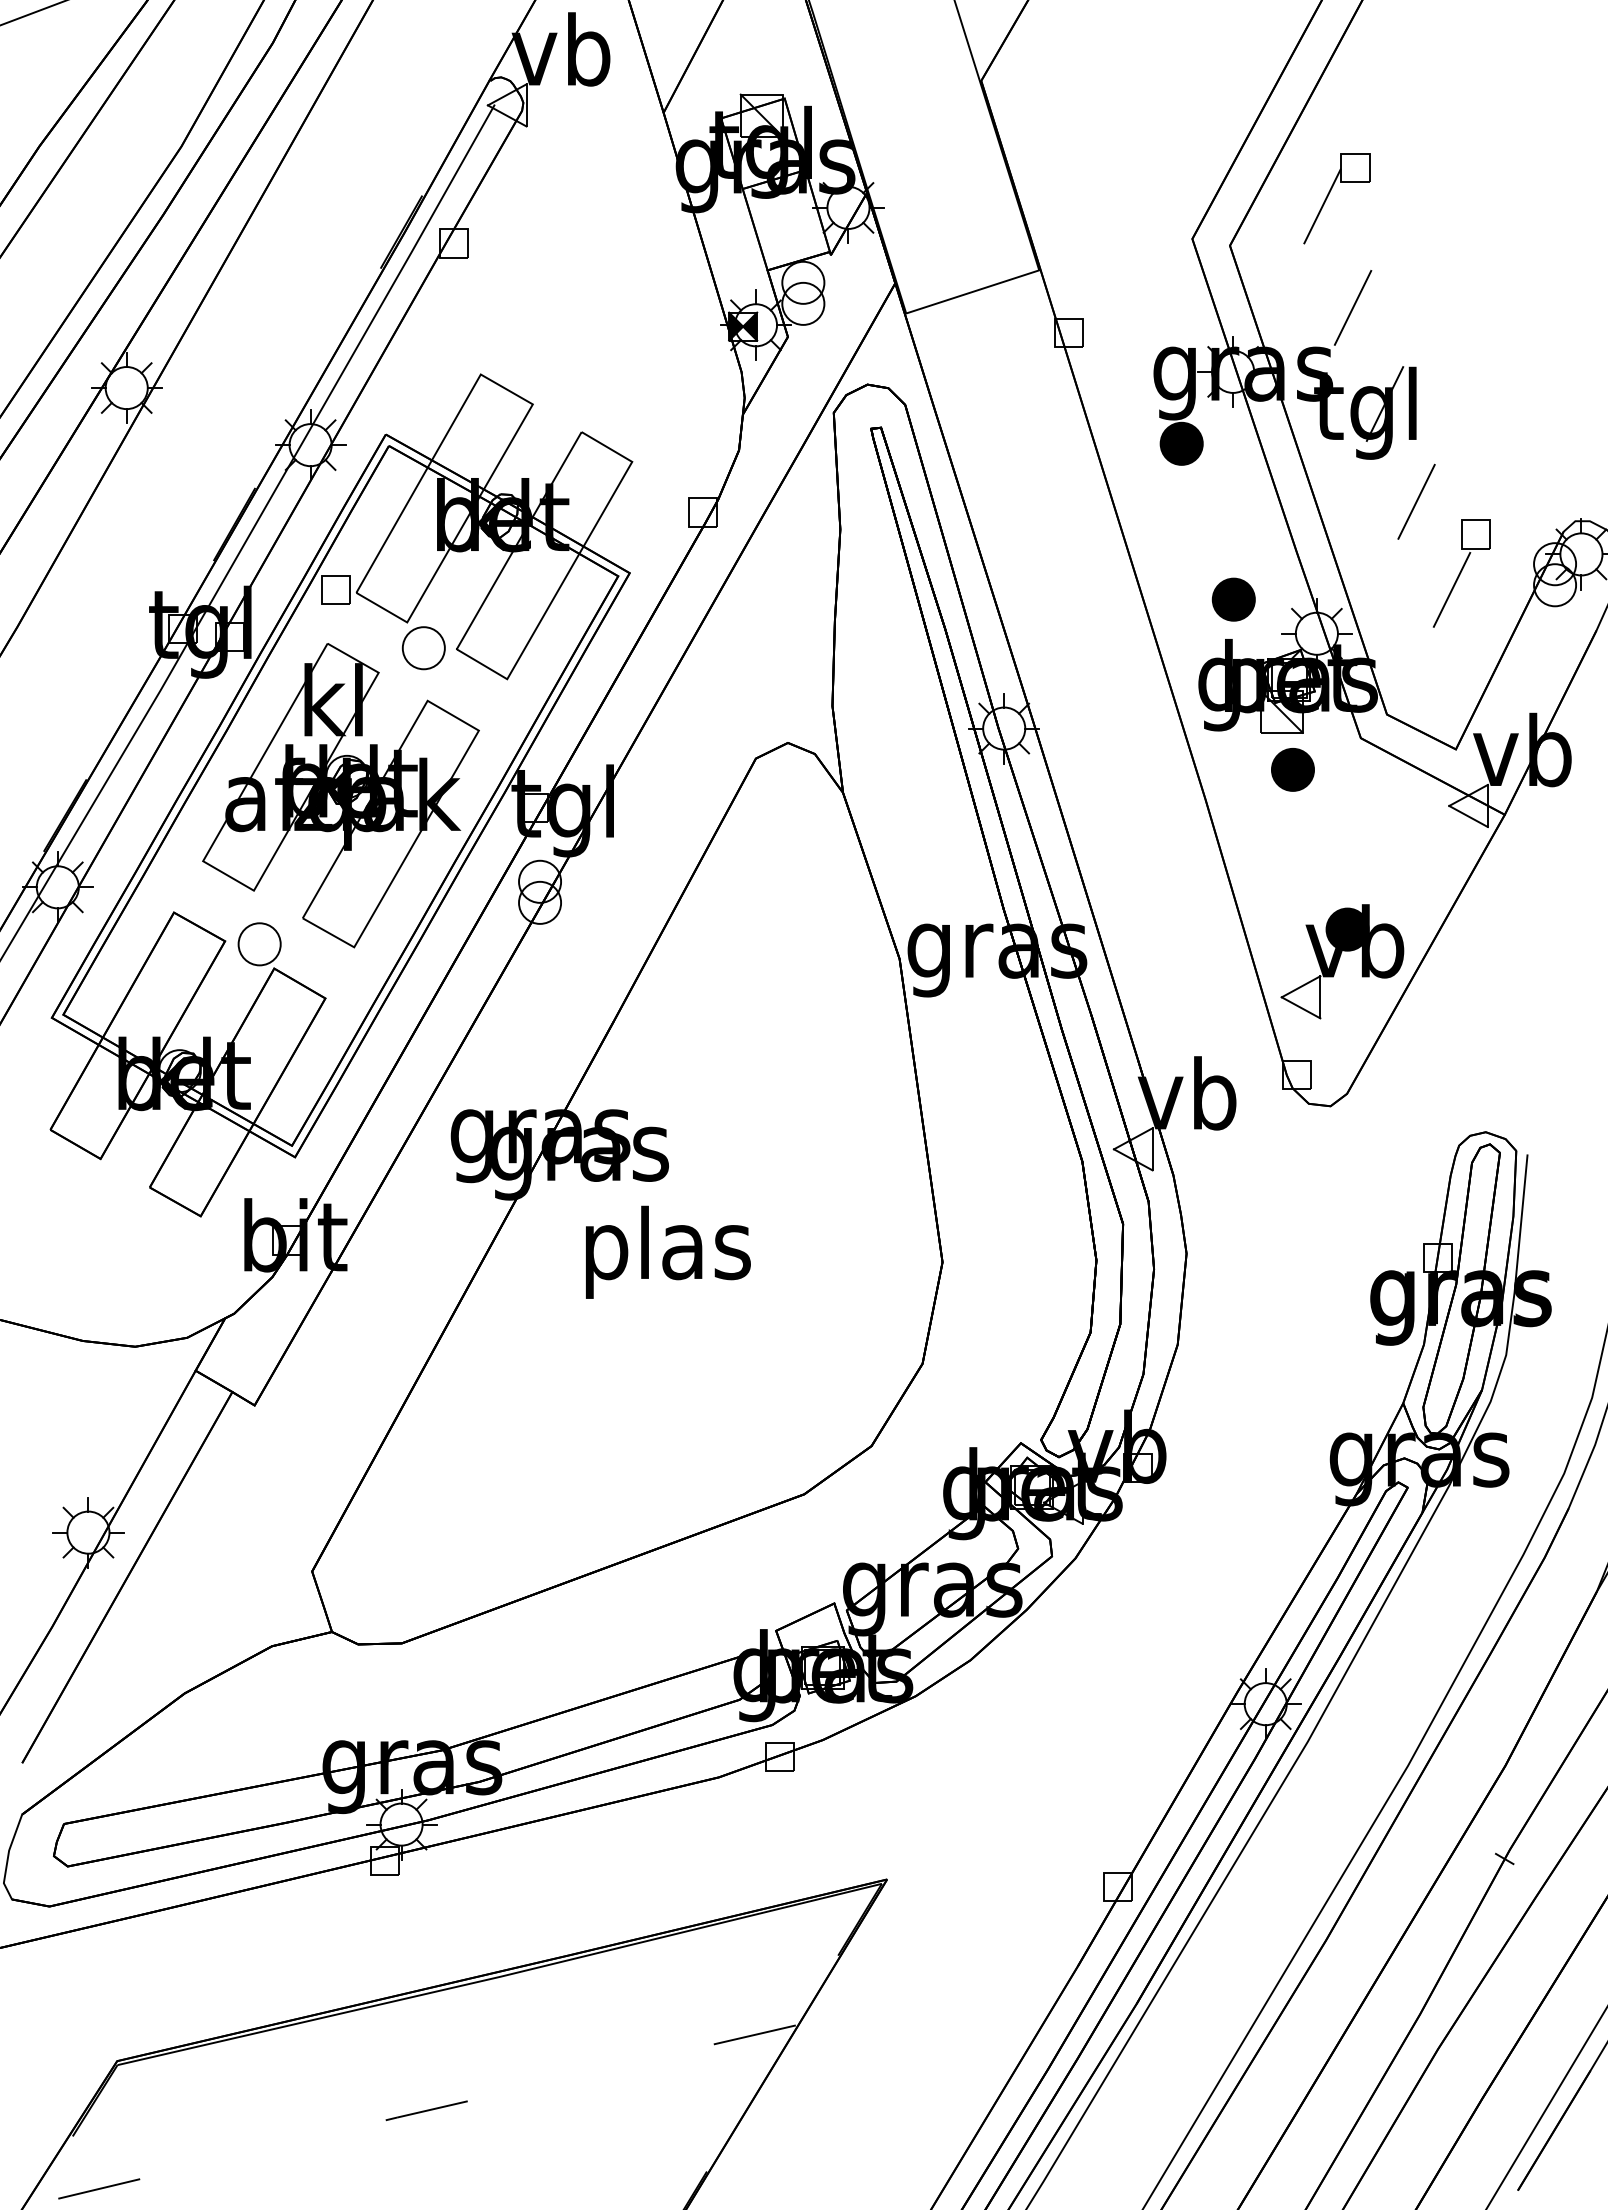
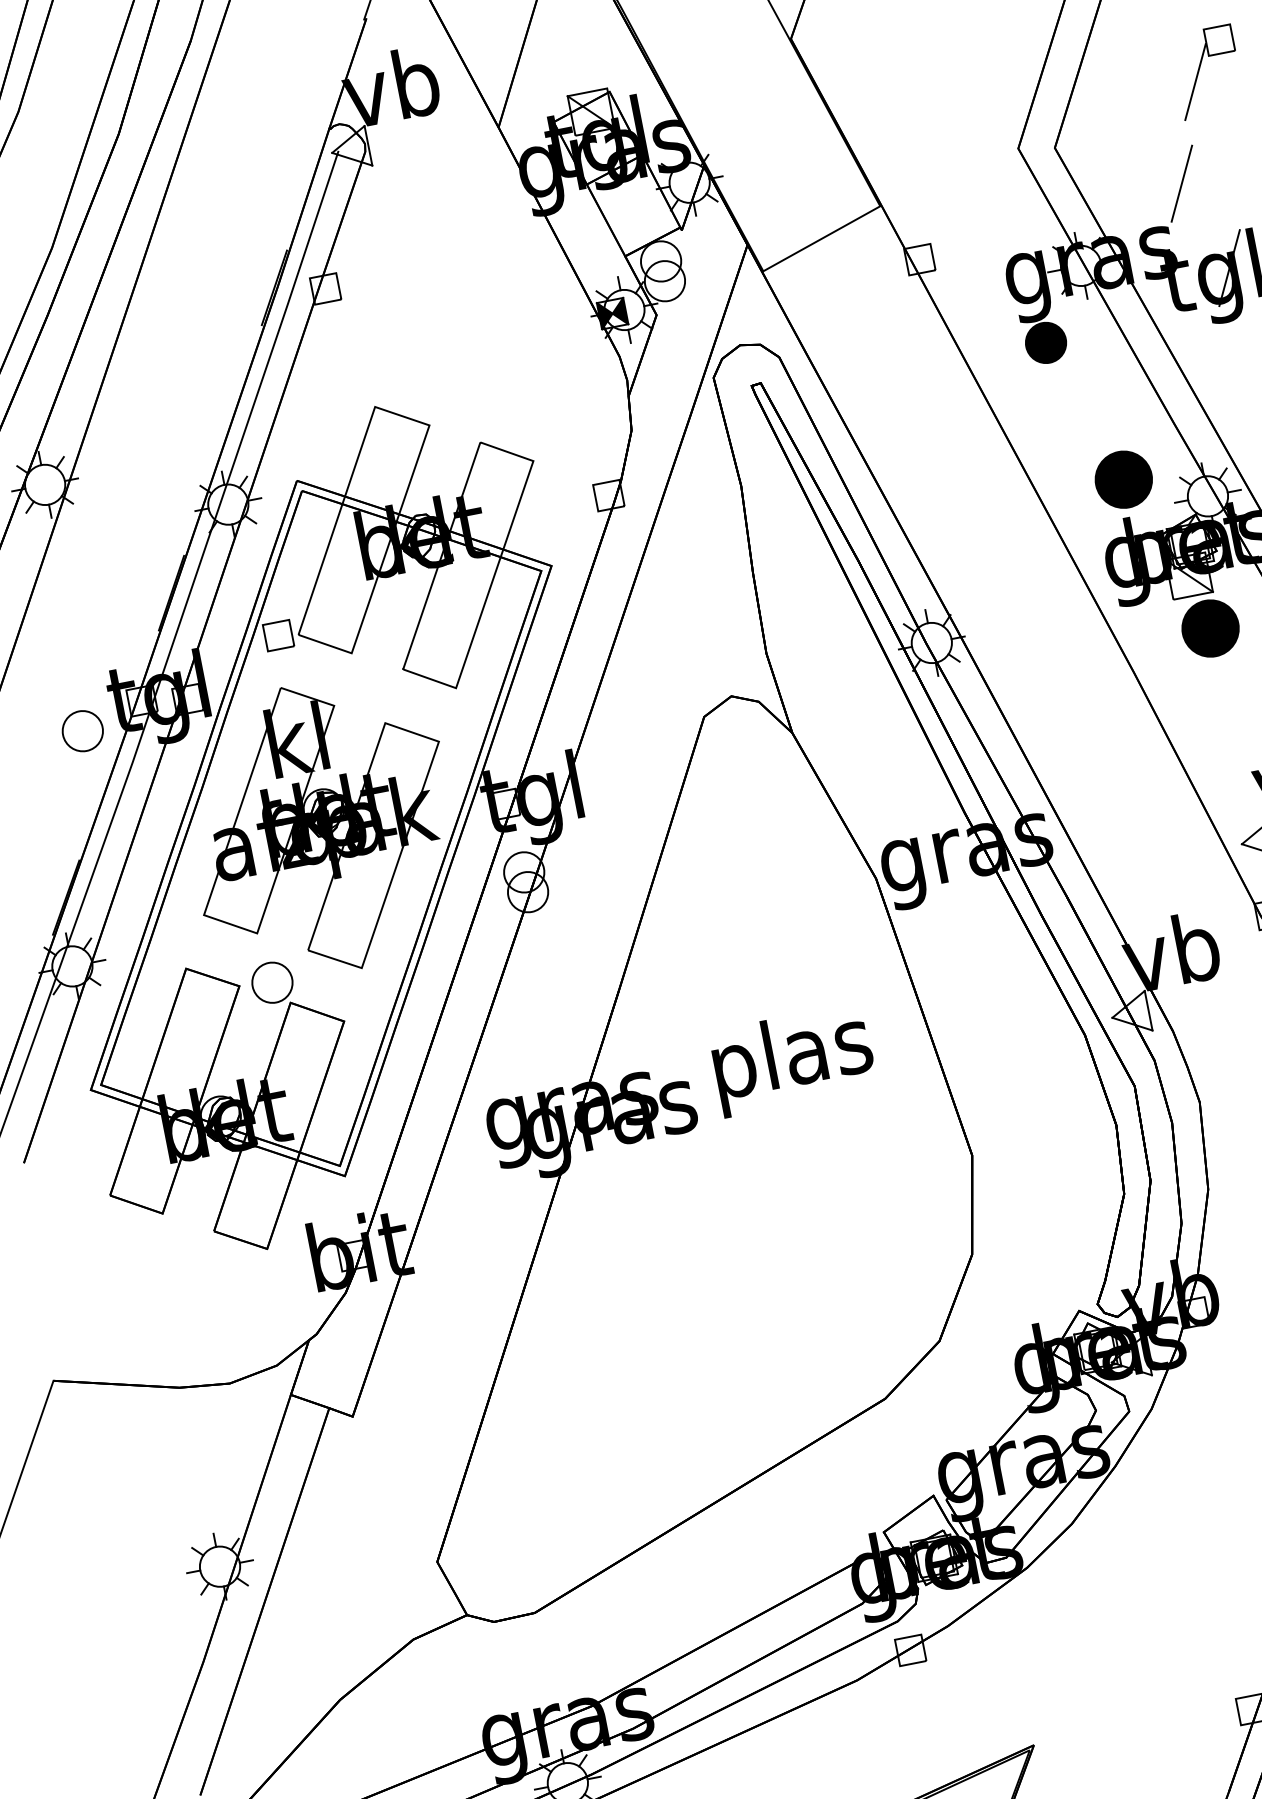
part: (1329, 194) -> (1199, 69), moved
part: (1233, 599) -> (1123, 479), size x1.4
part: (423, 648) -> (82, 731), moved
part: (1292, 769) -> (1210, 628), size x1.4
text: (668, 1251) -> (793, 1059), moved

